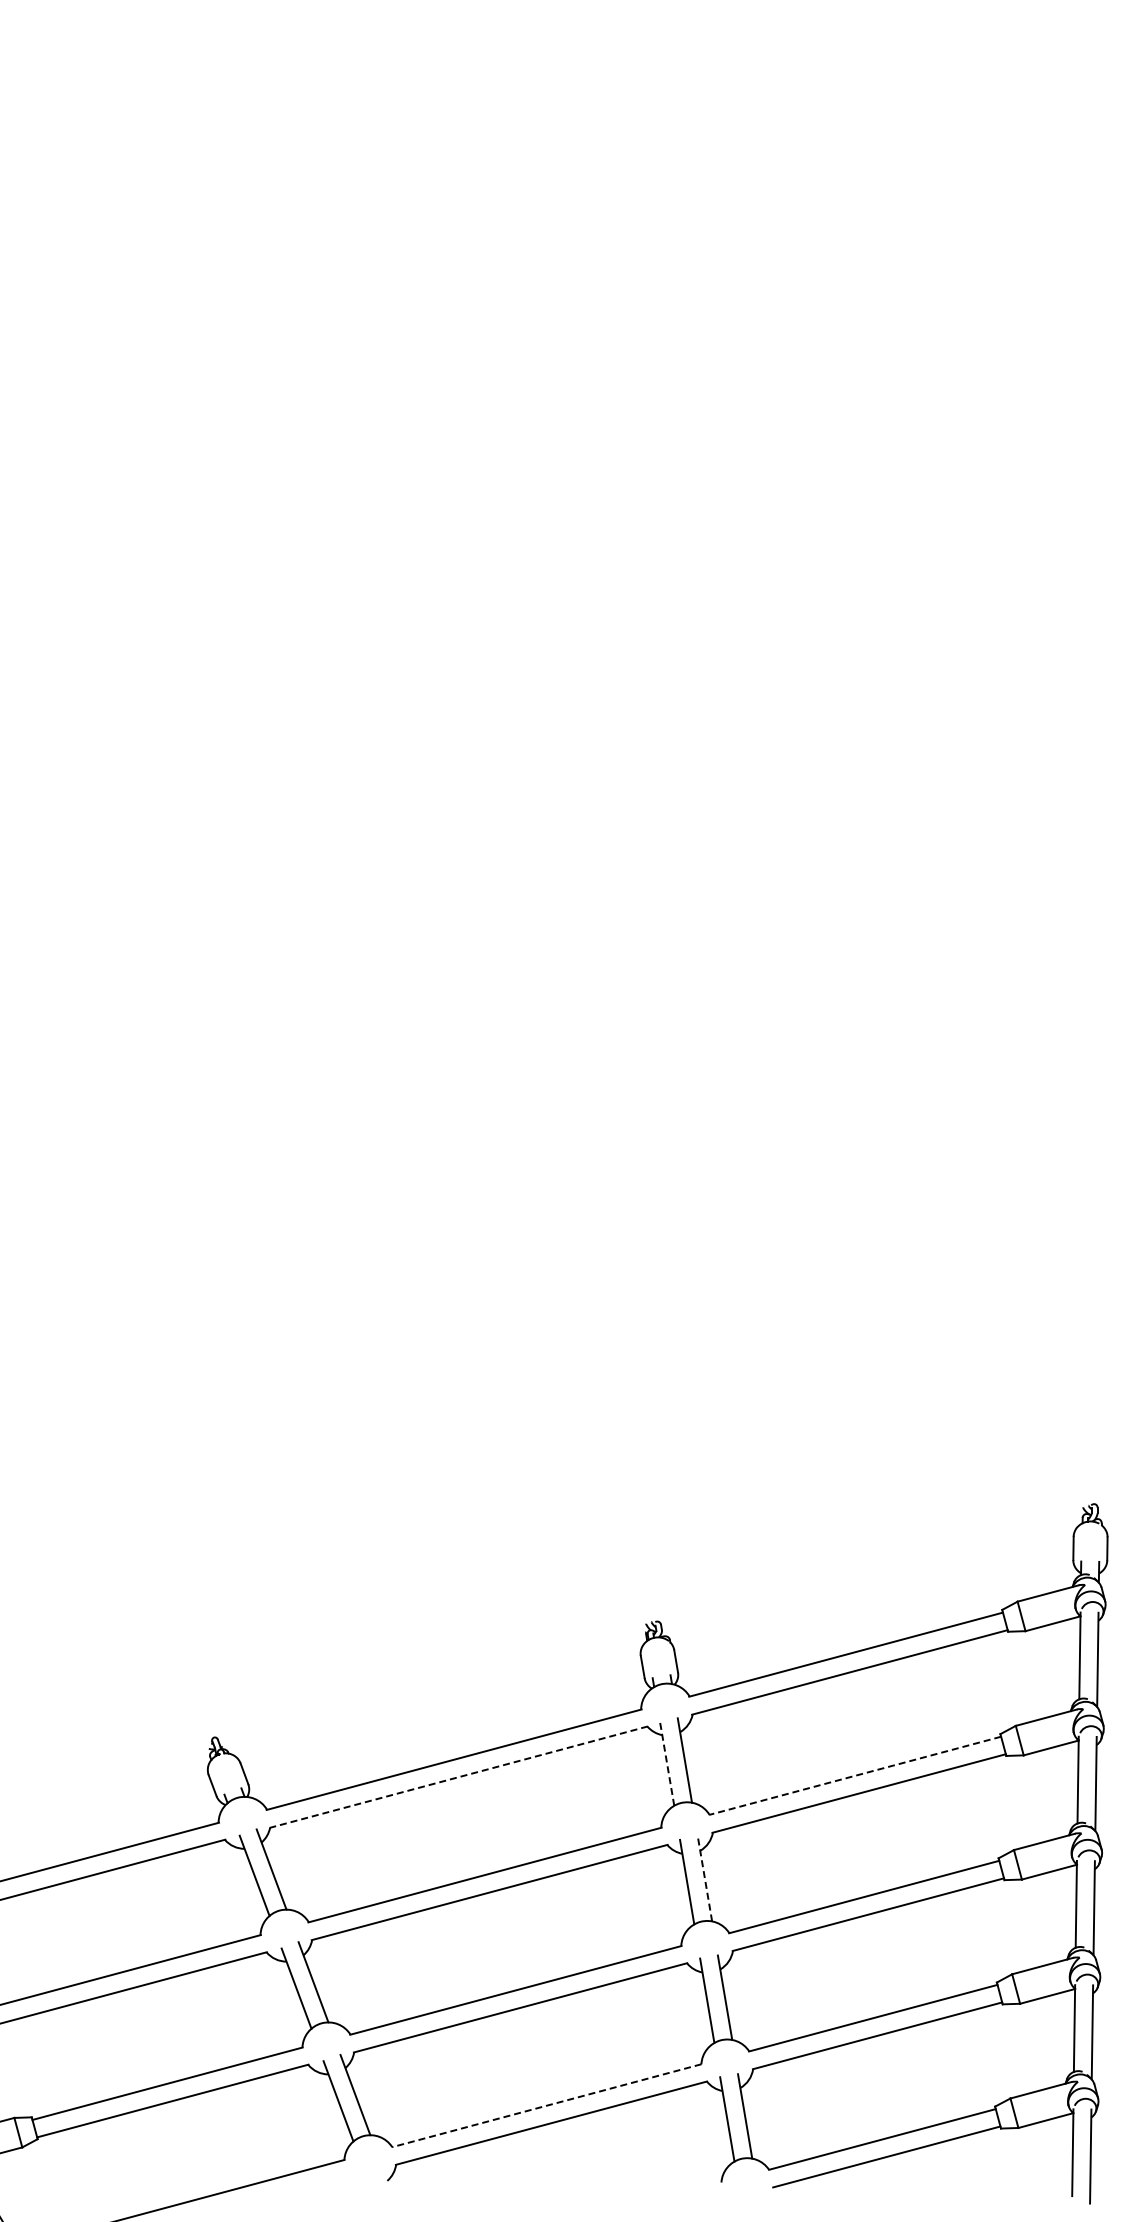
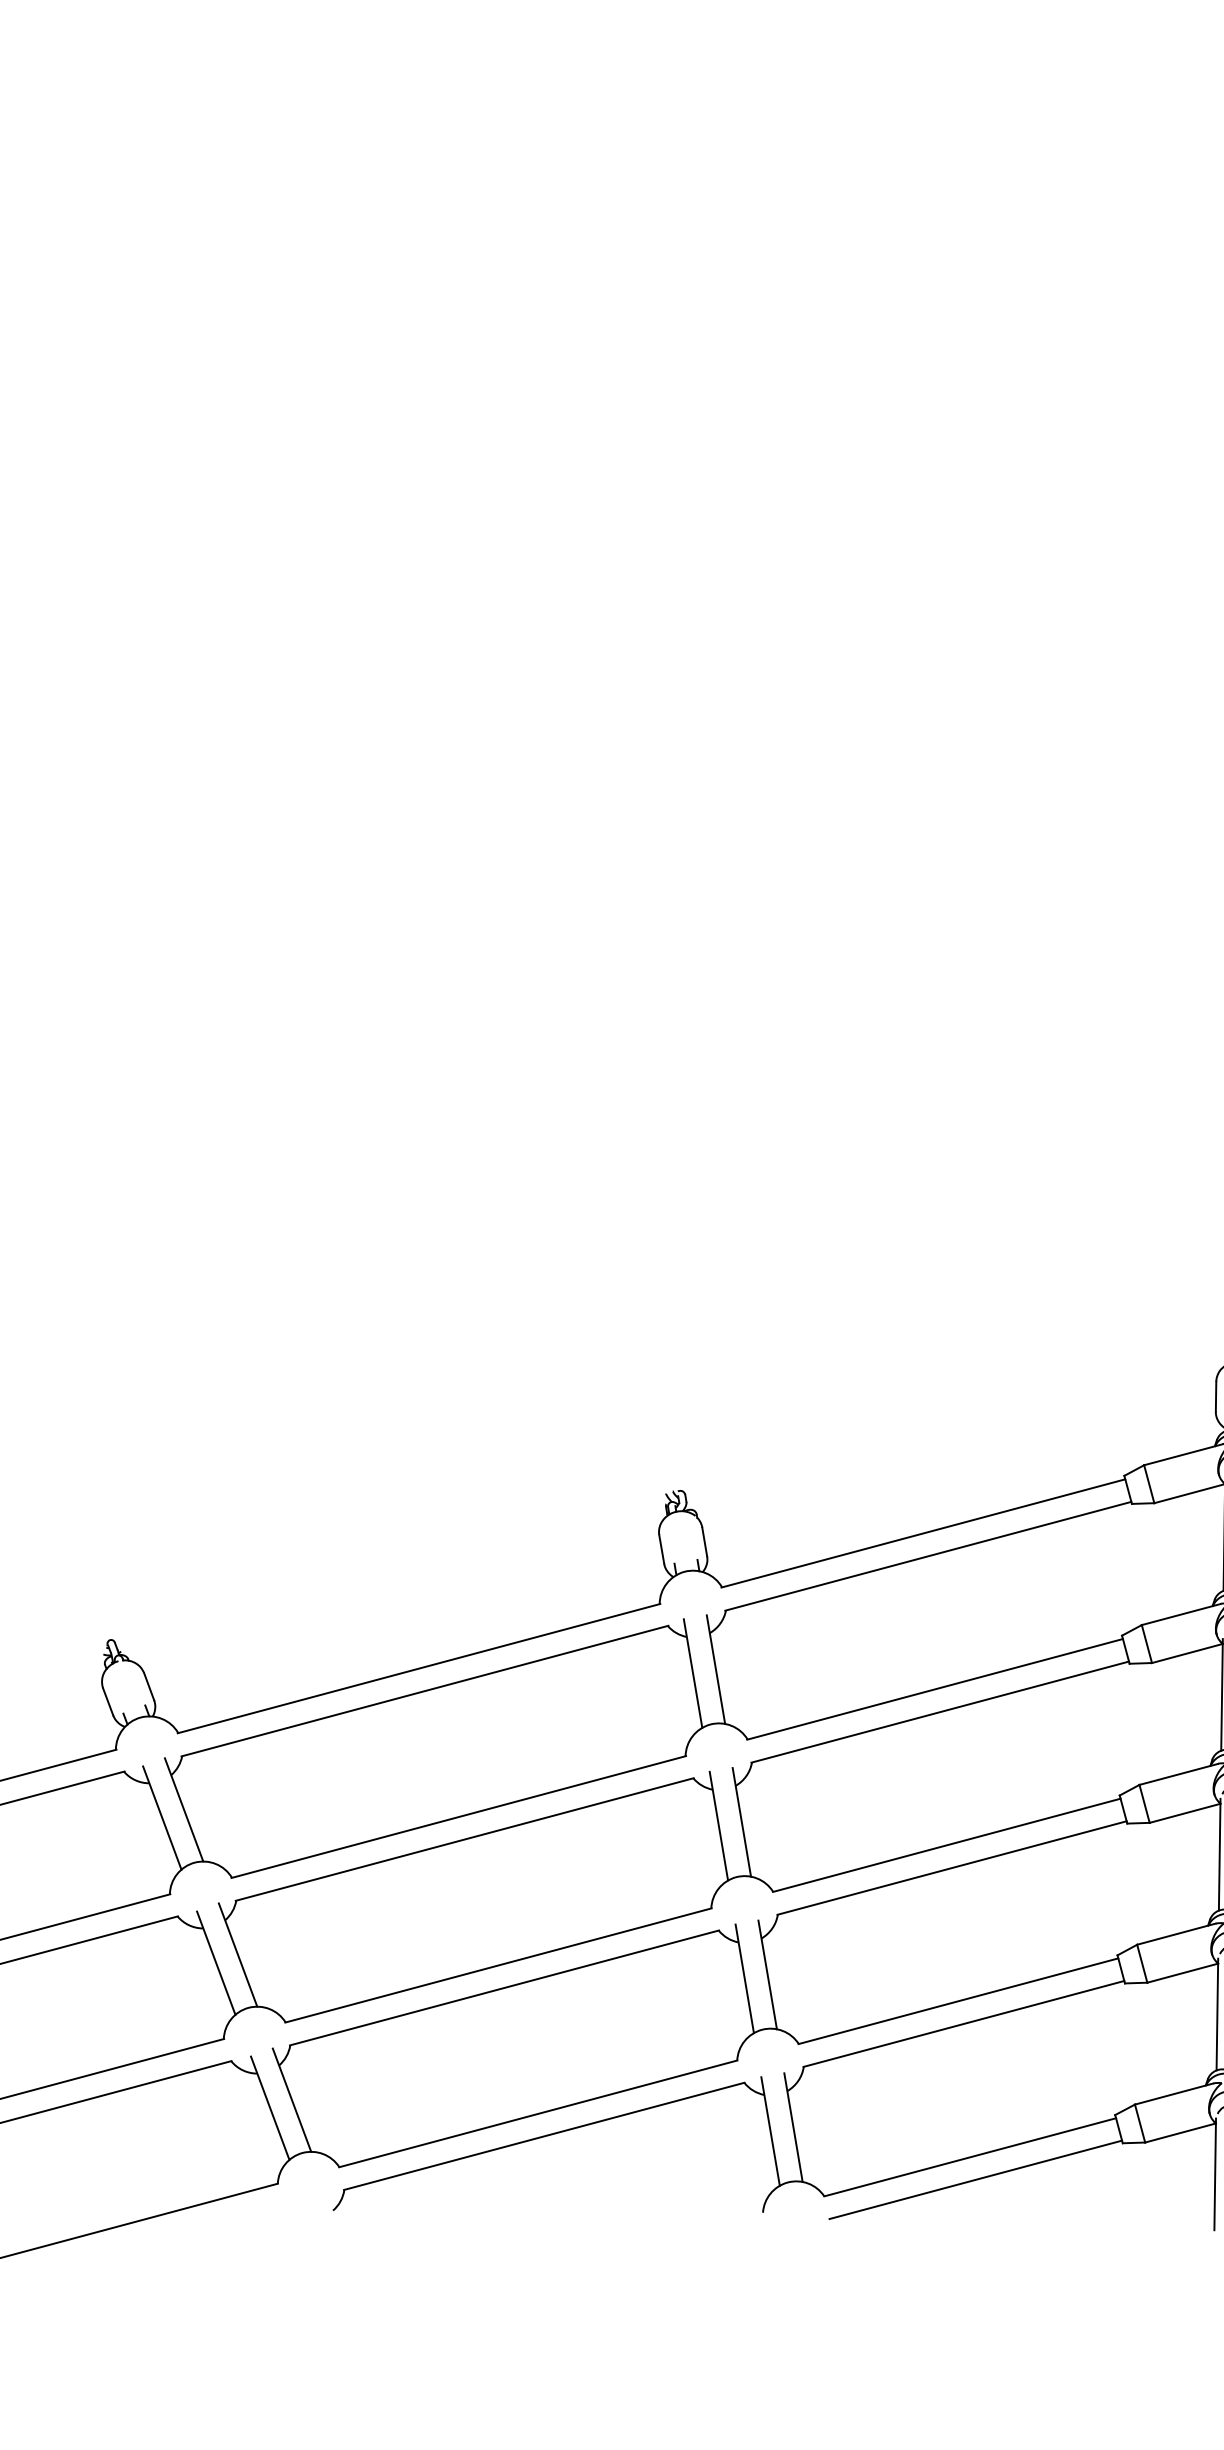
line: (667, 1763) -> (693, 1673), dashed -> solid
line: (854, 1775) -> (934, 1688), dashed -> solid
line: (458, 1777) -> (424, 1691), dashed -> solid
line: (705, 1879) -> (742, 1822), dashed -> solid
line: (546, 2105) -> (537, 2113), dashed -> solid

